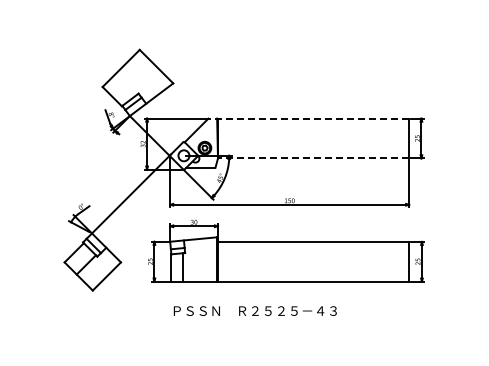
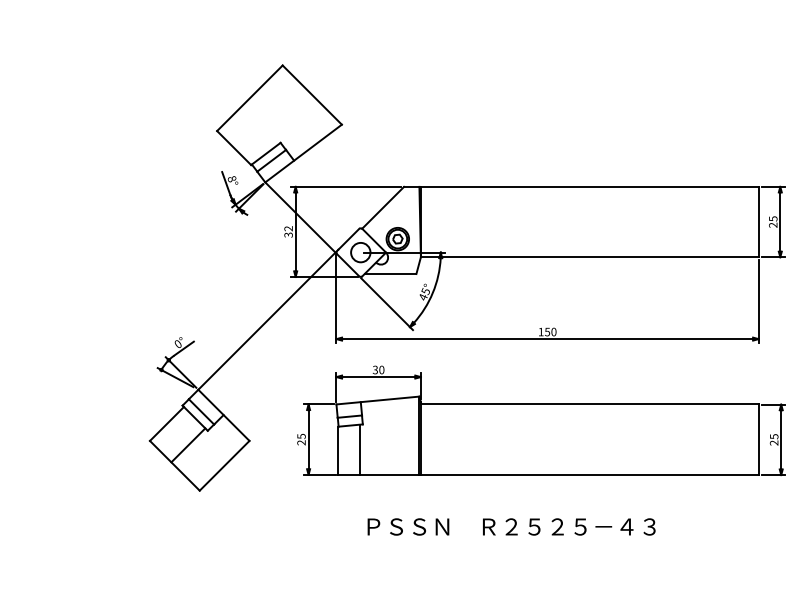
line: (308, 118) -> (580, 186), dashed -> solid
line: (313, 158) -> (589, 257), dashed -> solid
text: (254, 310) -> (510, 525), moved

